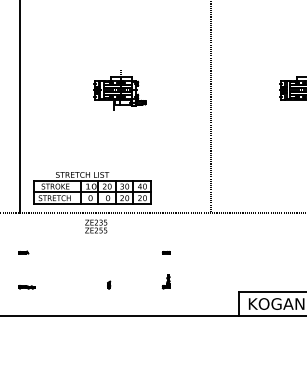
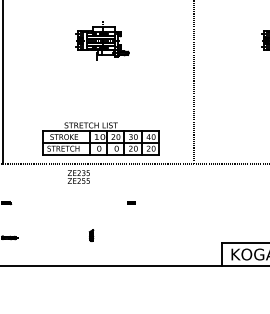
part: (92, 188) -> (101, 139), moved
part: (166, 252) -> (132, 203), moved
part: (165, 281) -> (148, 232), removed
part: (109, 284) -> (92, 235), size x1.6

